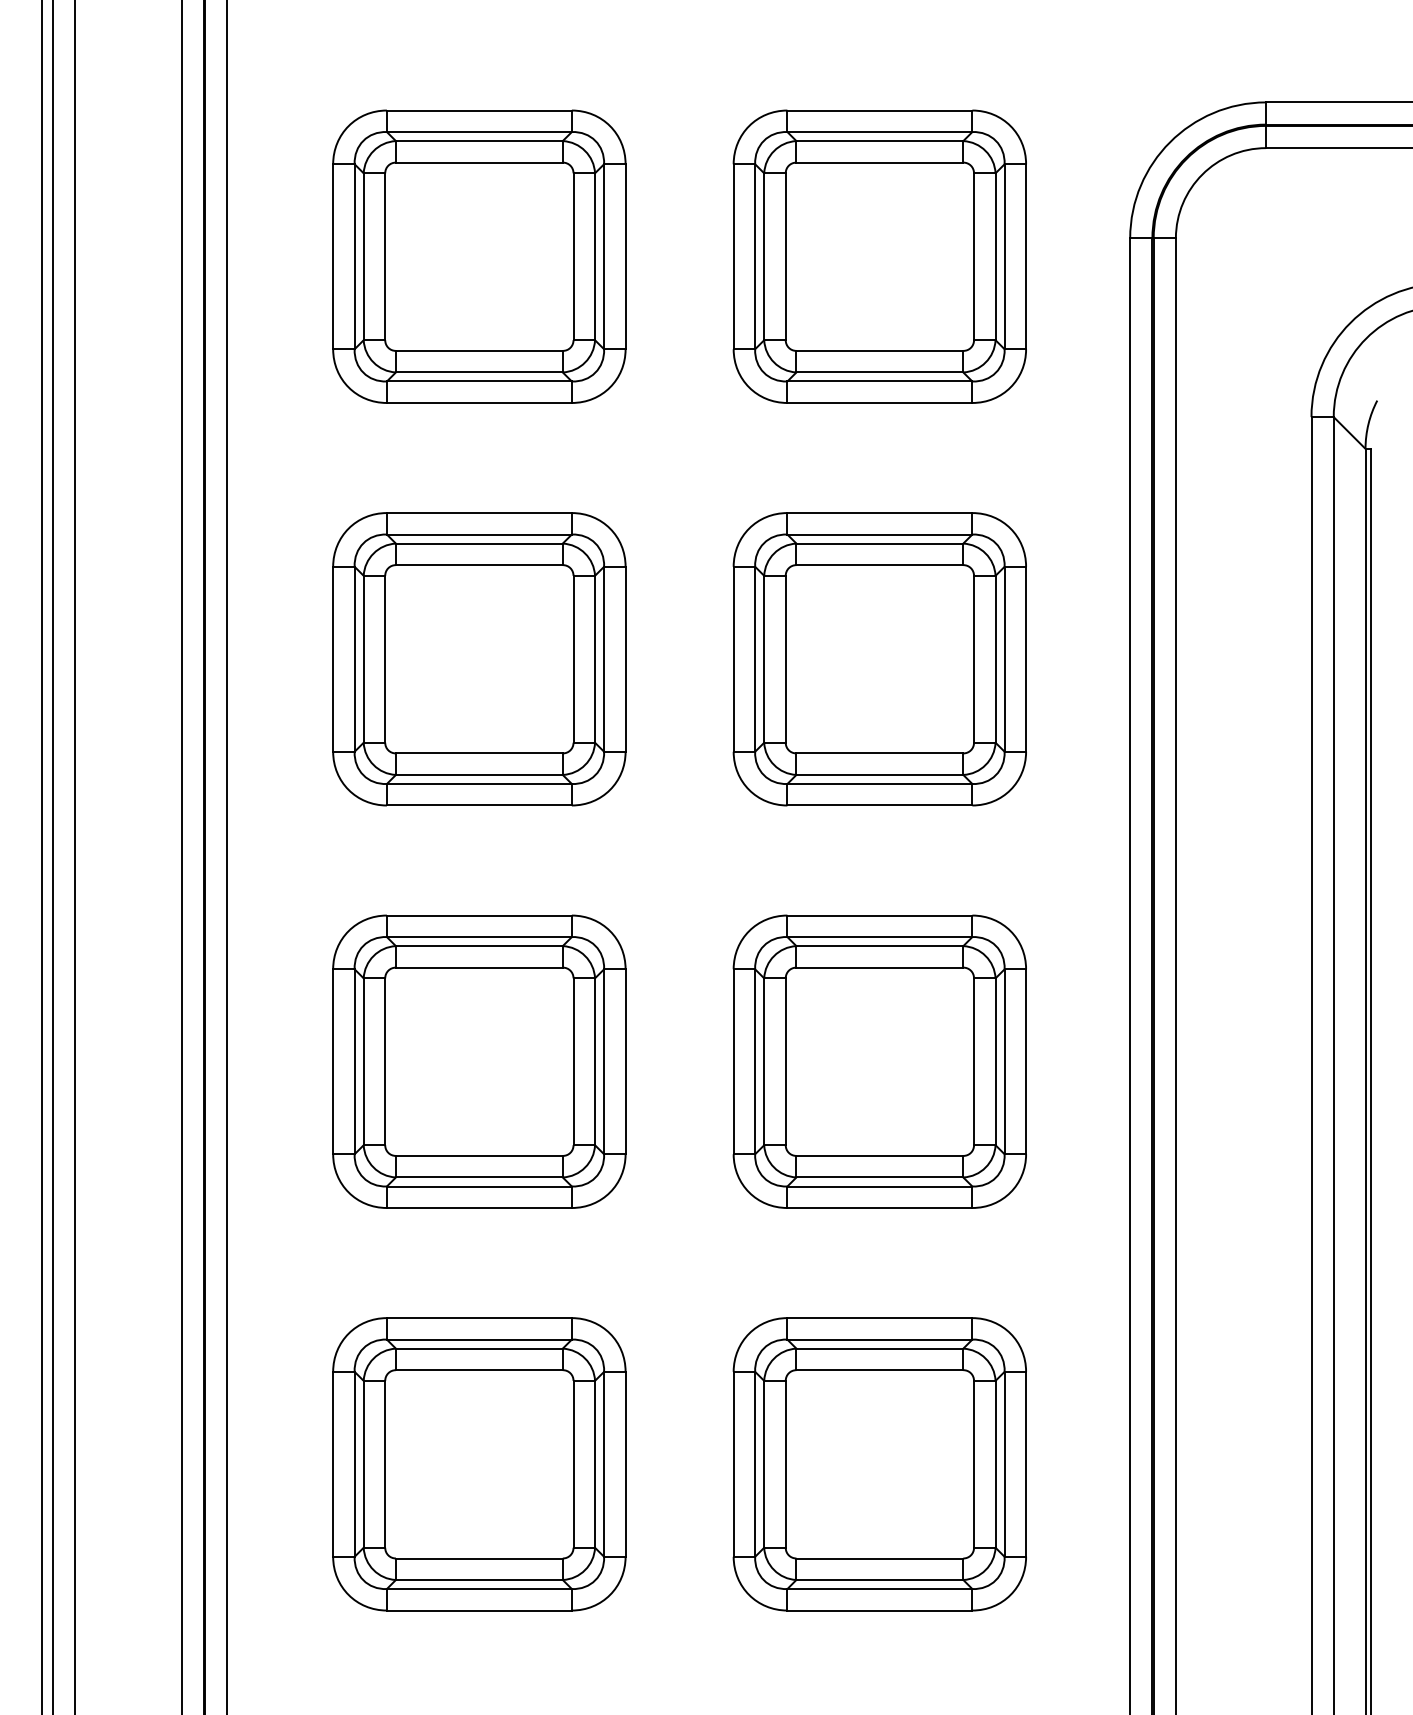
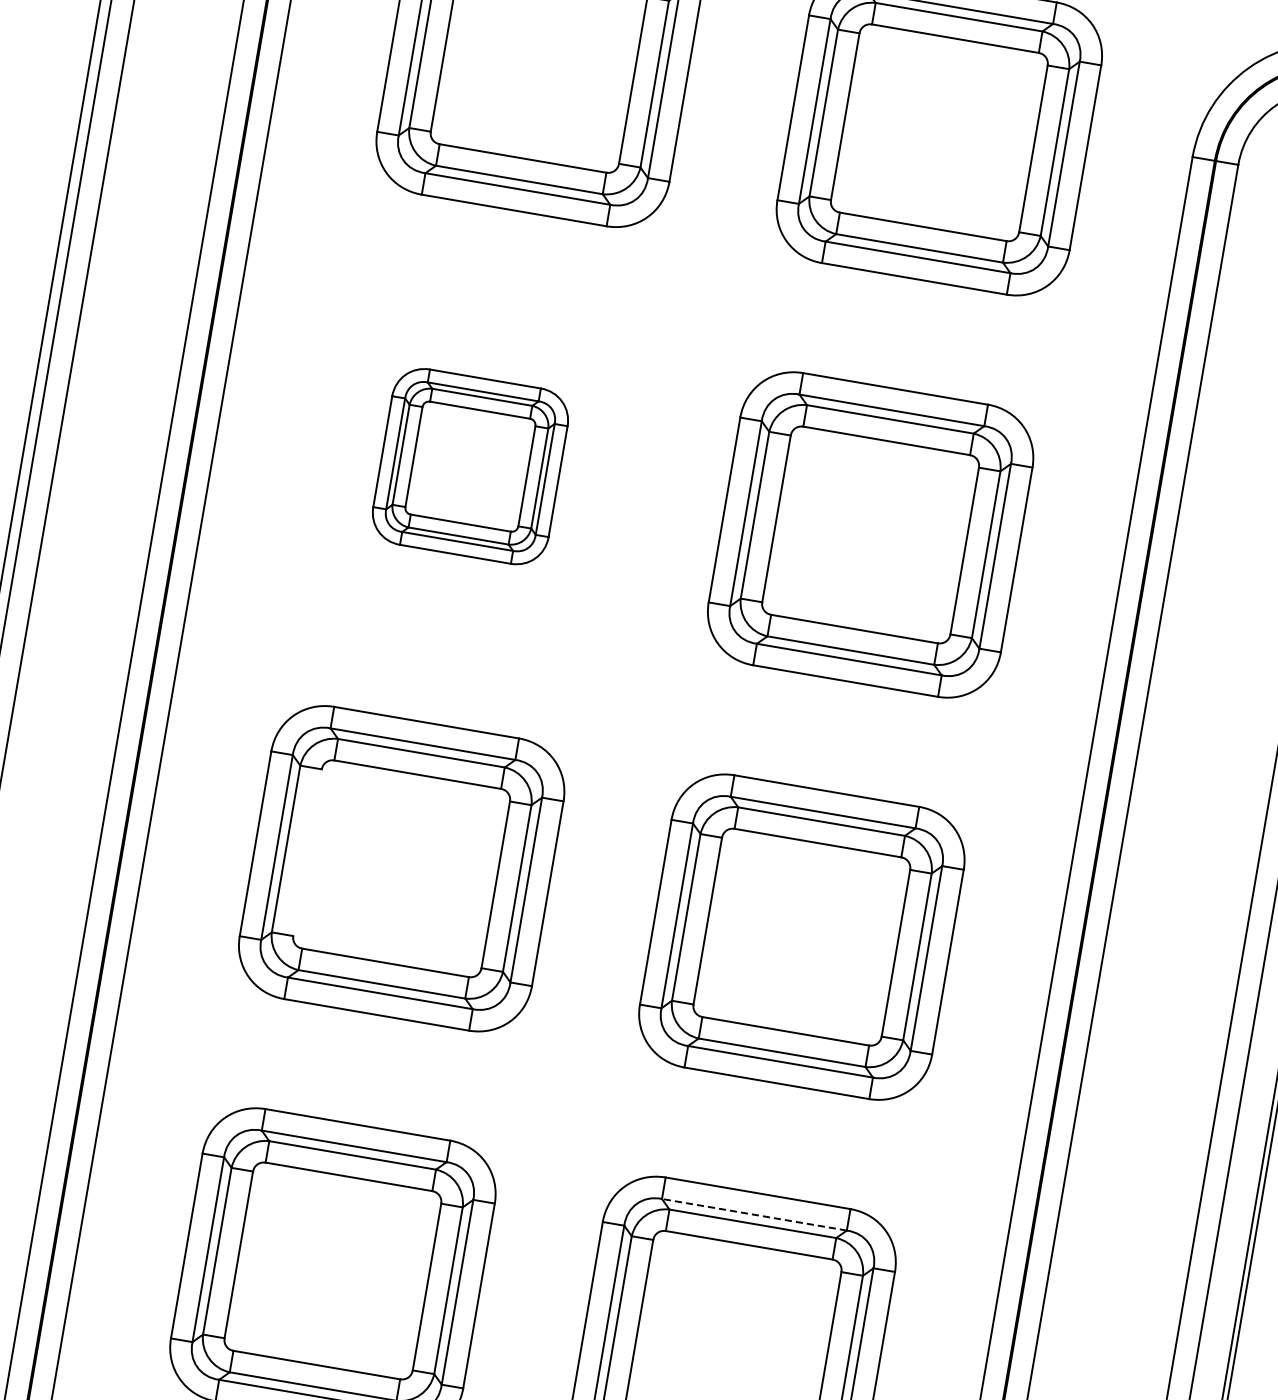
part: (479, 659) -> (470, 466), size x0.6
line: (385, 1061) -> (307, 852), removed
line: (879, 1339) -> (754, 1214), solid -> dashed

